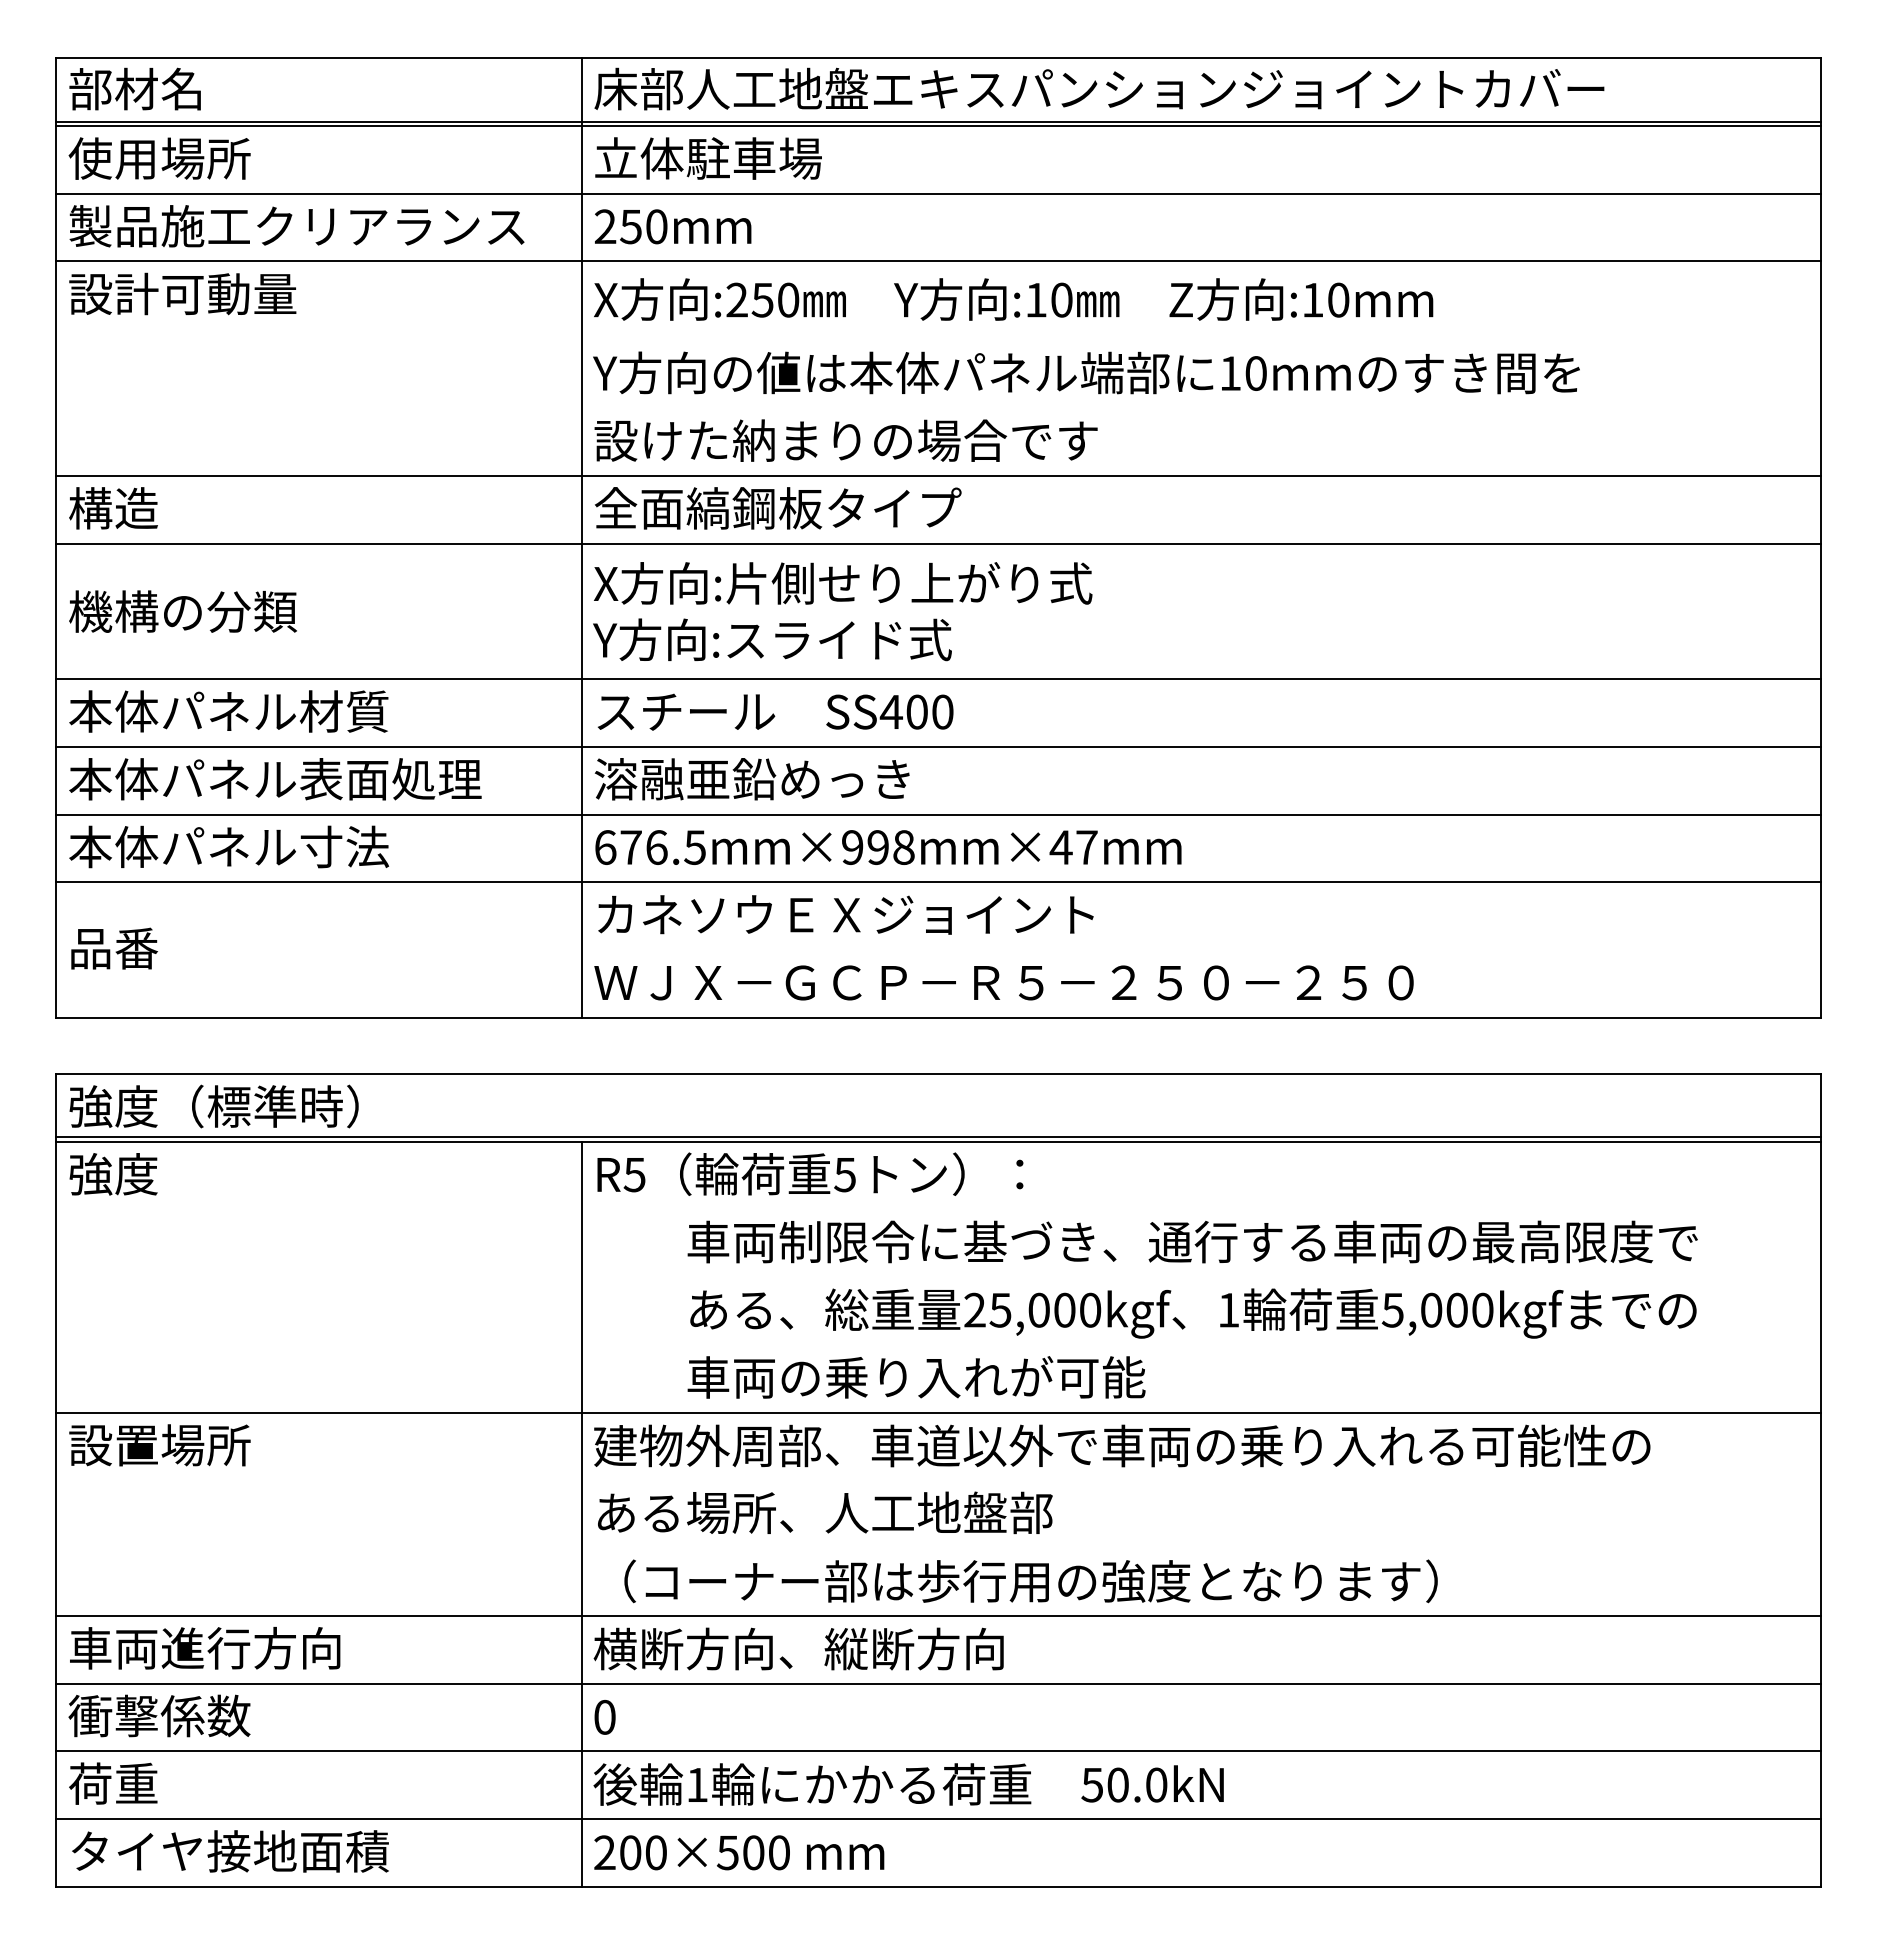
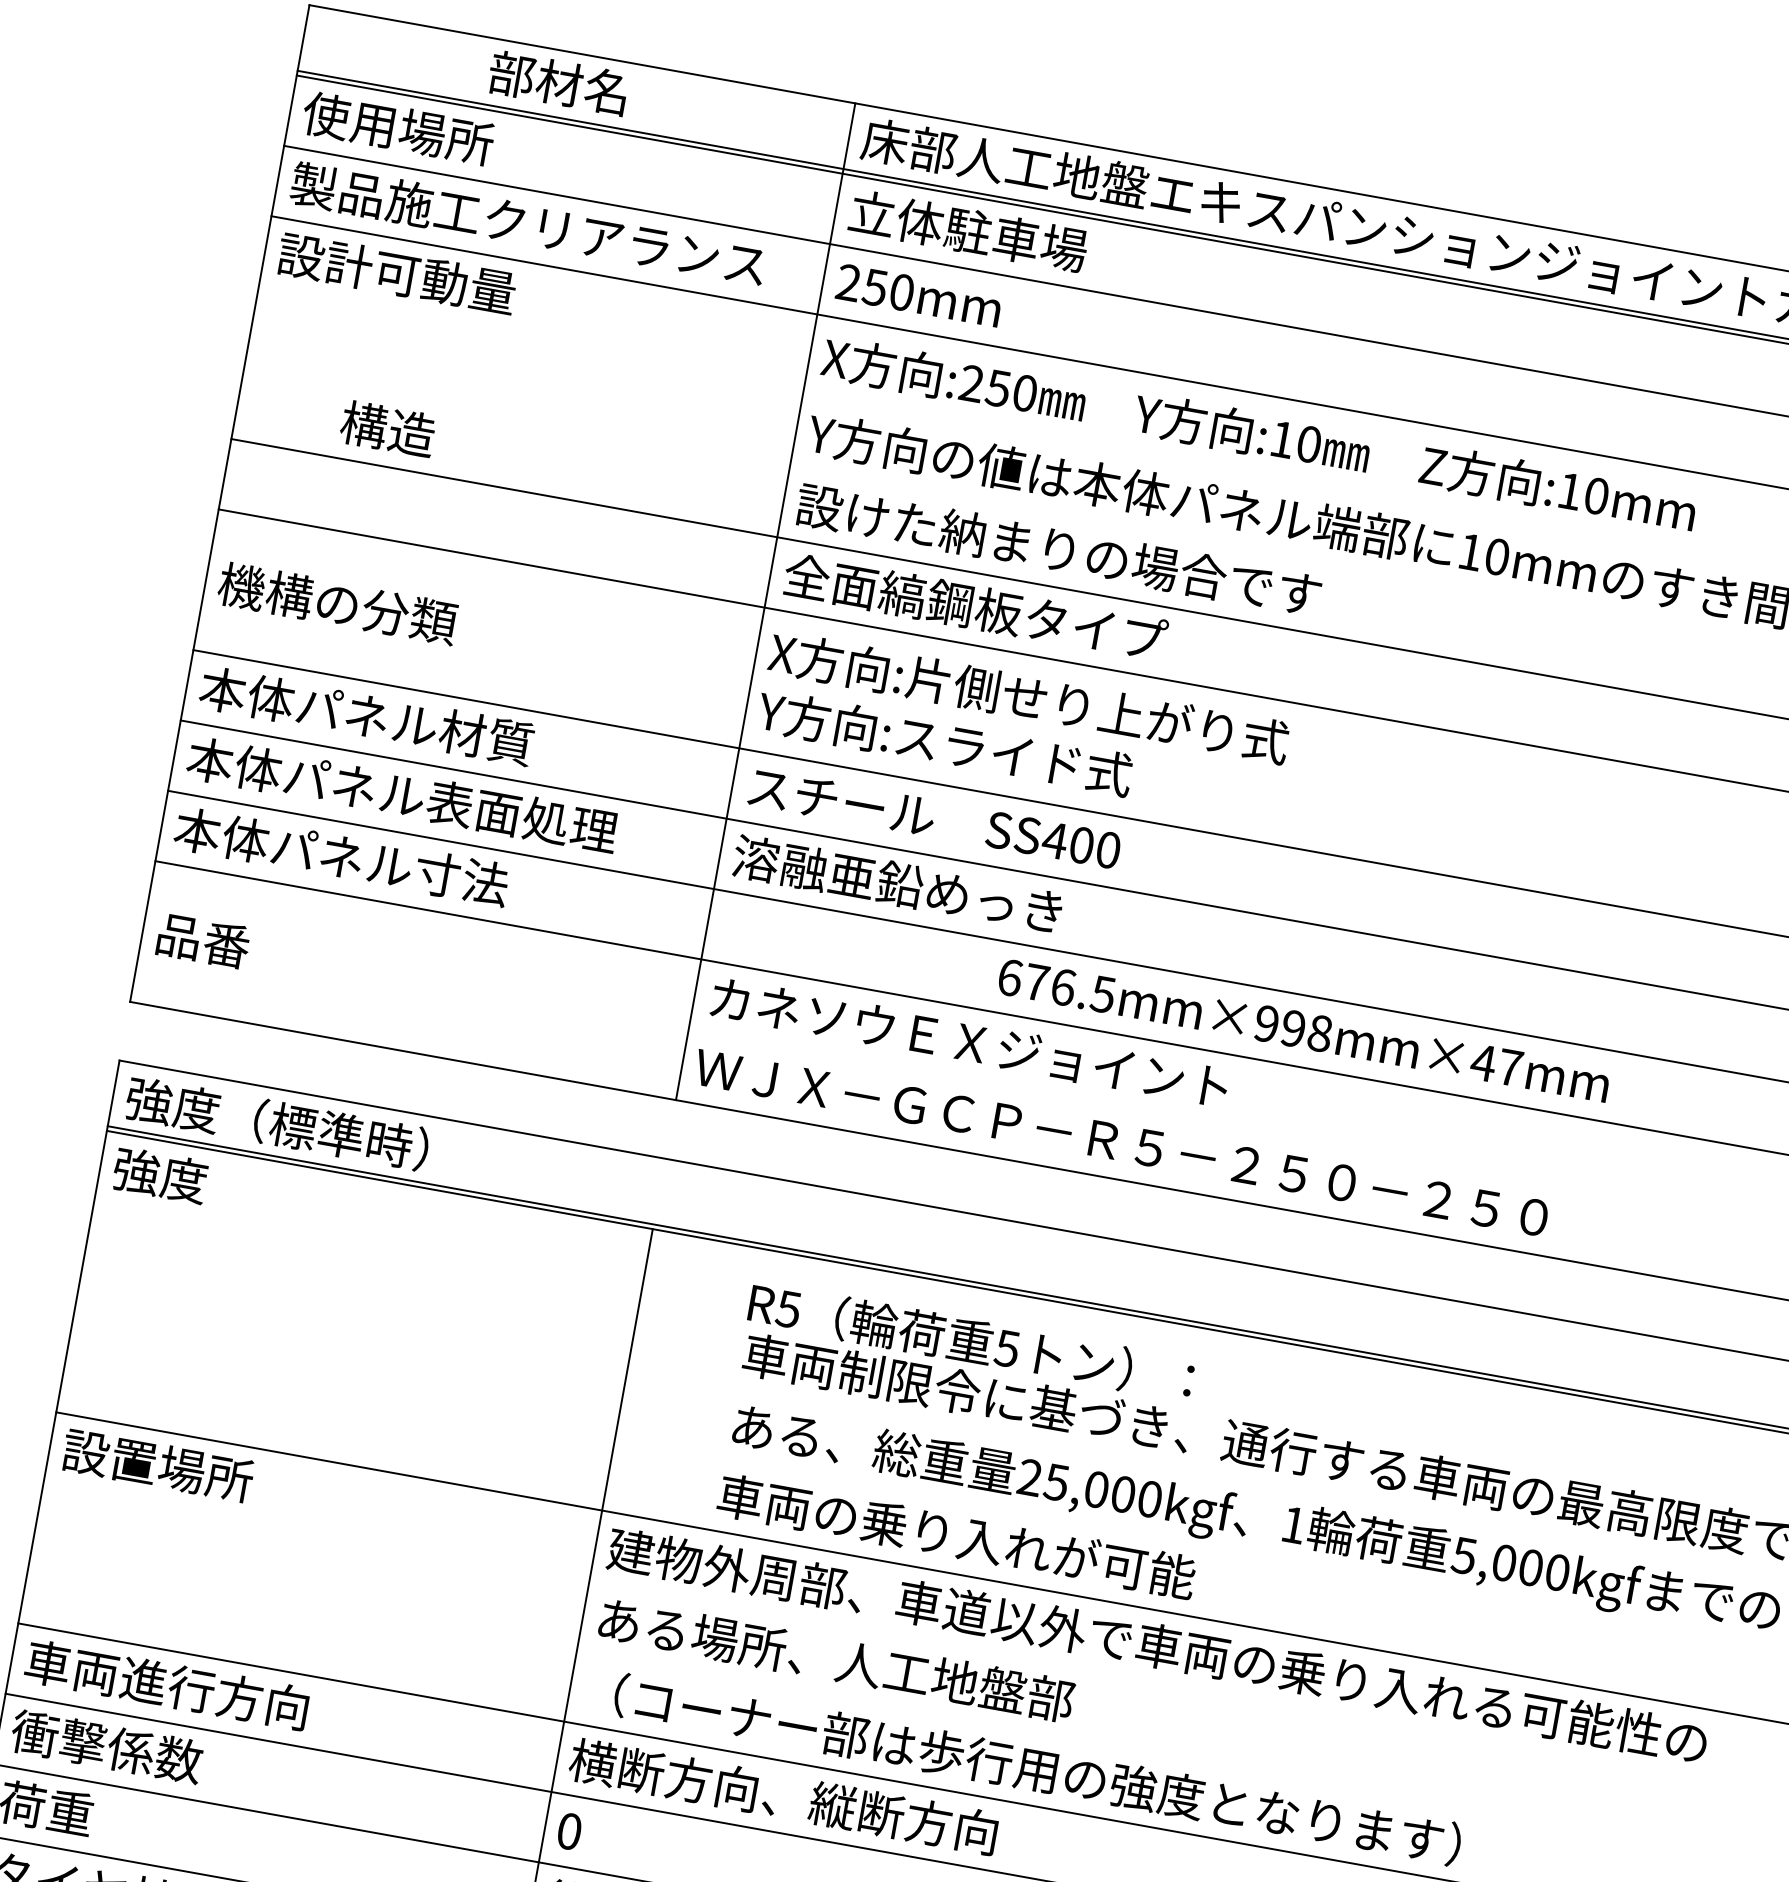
text: (134, 88) -> (557, 82), moved
text: (113, 508) -> (387, 429), moved
text: (888, 847) -> (1304, 1030), moved
text: (810, 1173) -> (971, 1340), moved

